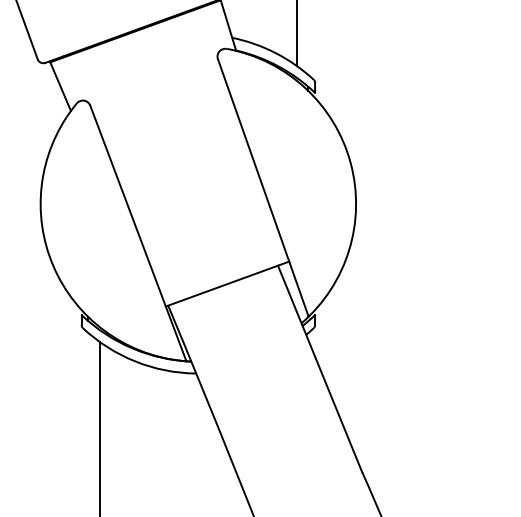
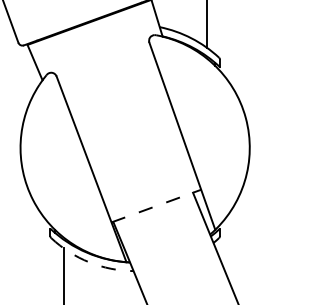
line: (227, 284) -> (156, 206), solid -> dashed
arc: (135, 361) -> (89, 262), solid -> dashed

